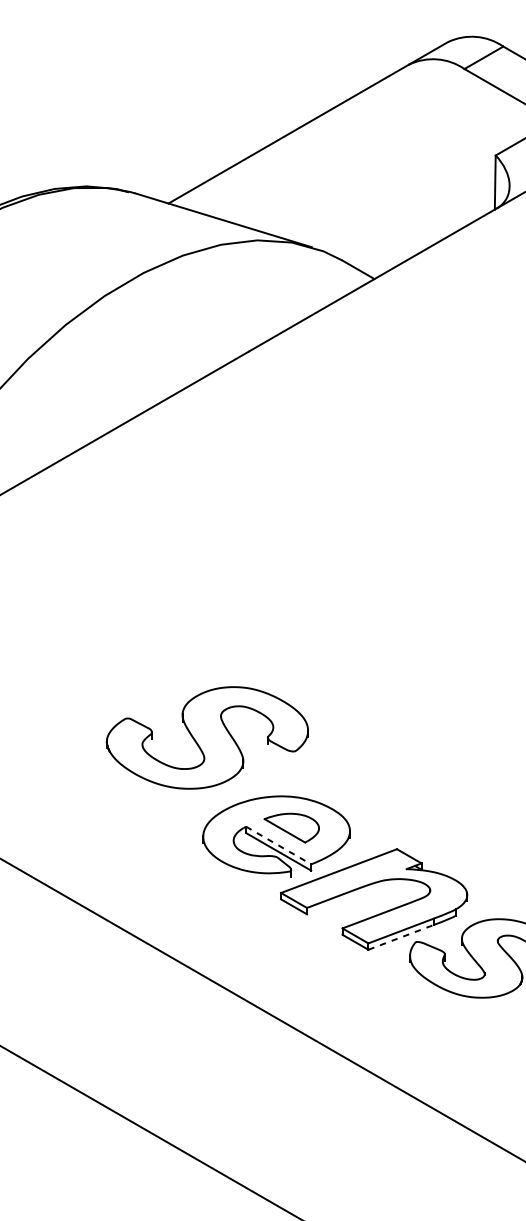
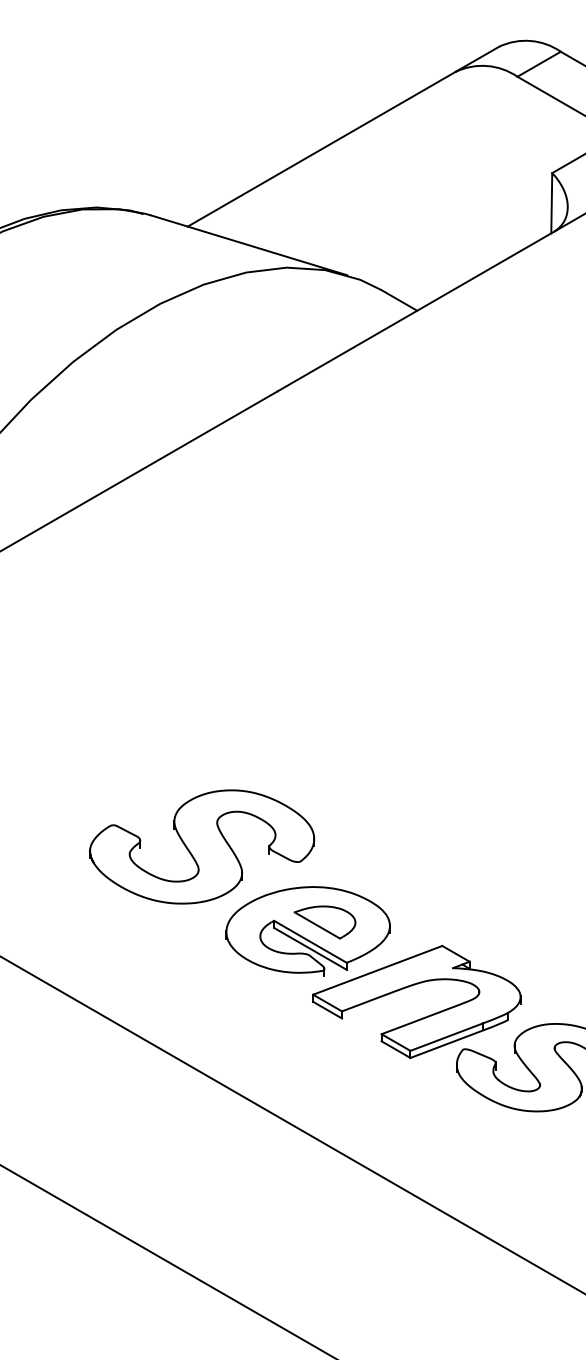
part: (206, 737) -> (201, 846), moved
line: (278, 845) -> (310, 941), dashed -> solid
line: (401, 936) -> (447, 1043), dashed -> solid

